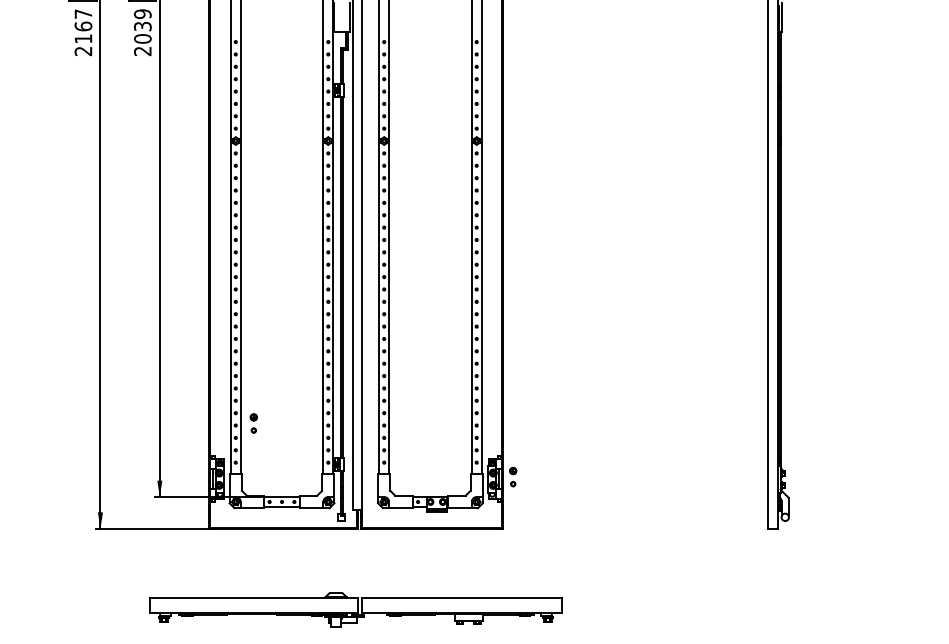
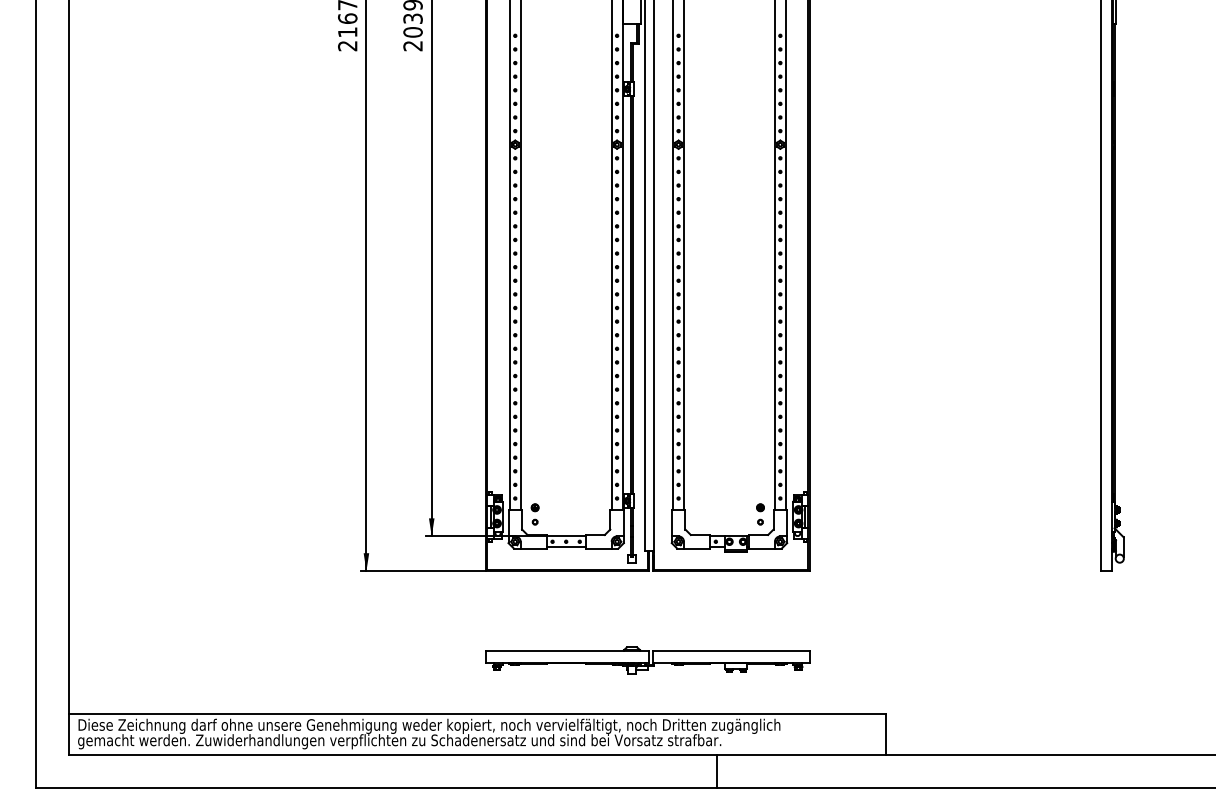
part: (253, 423) -> (534, 514), moved
part: (513, 477) -> (760, 514), moved
part: (355, 609) -> (647, 660), size x0.71

